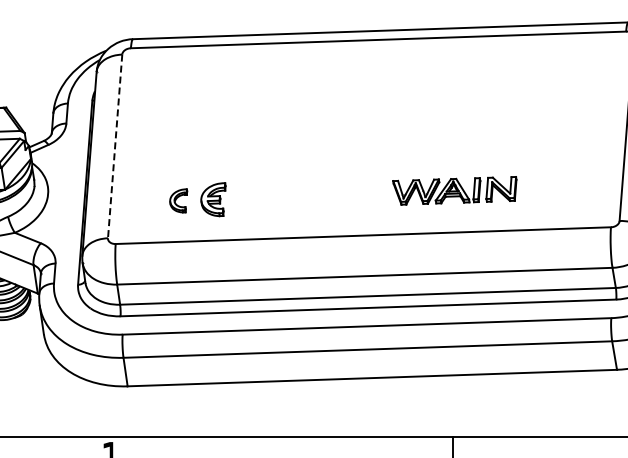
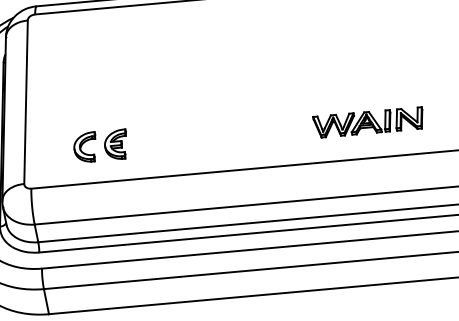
line: (115, 146) -> (26, 102), dashed -> solid
part: (454, 190) -> (367, 122), moved
part: (178, 200) -> (84, 147), size x1.43

